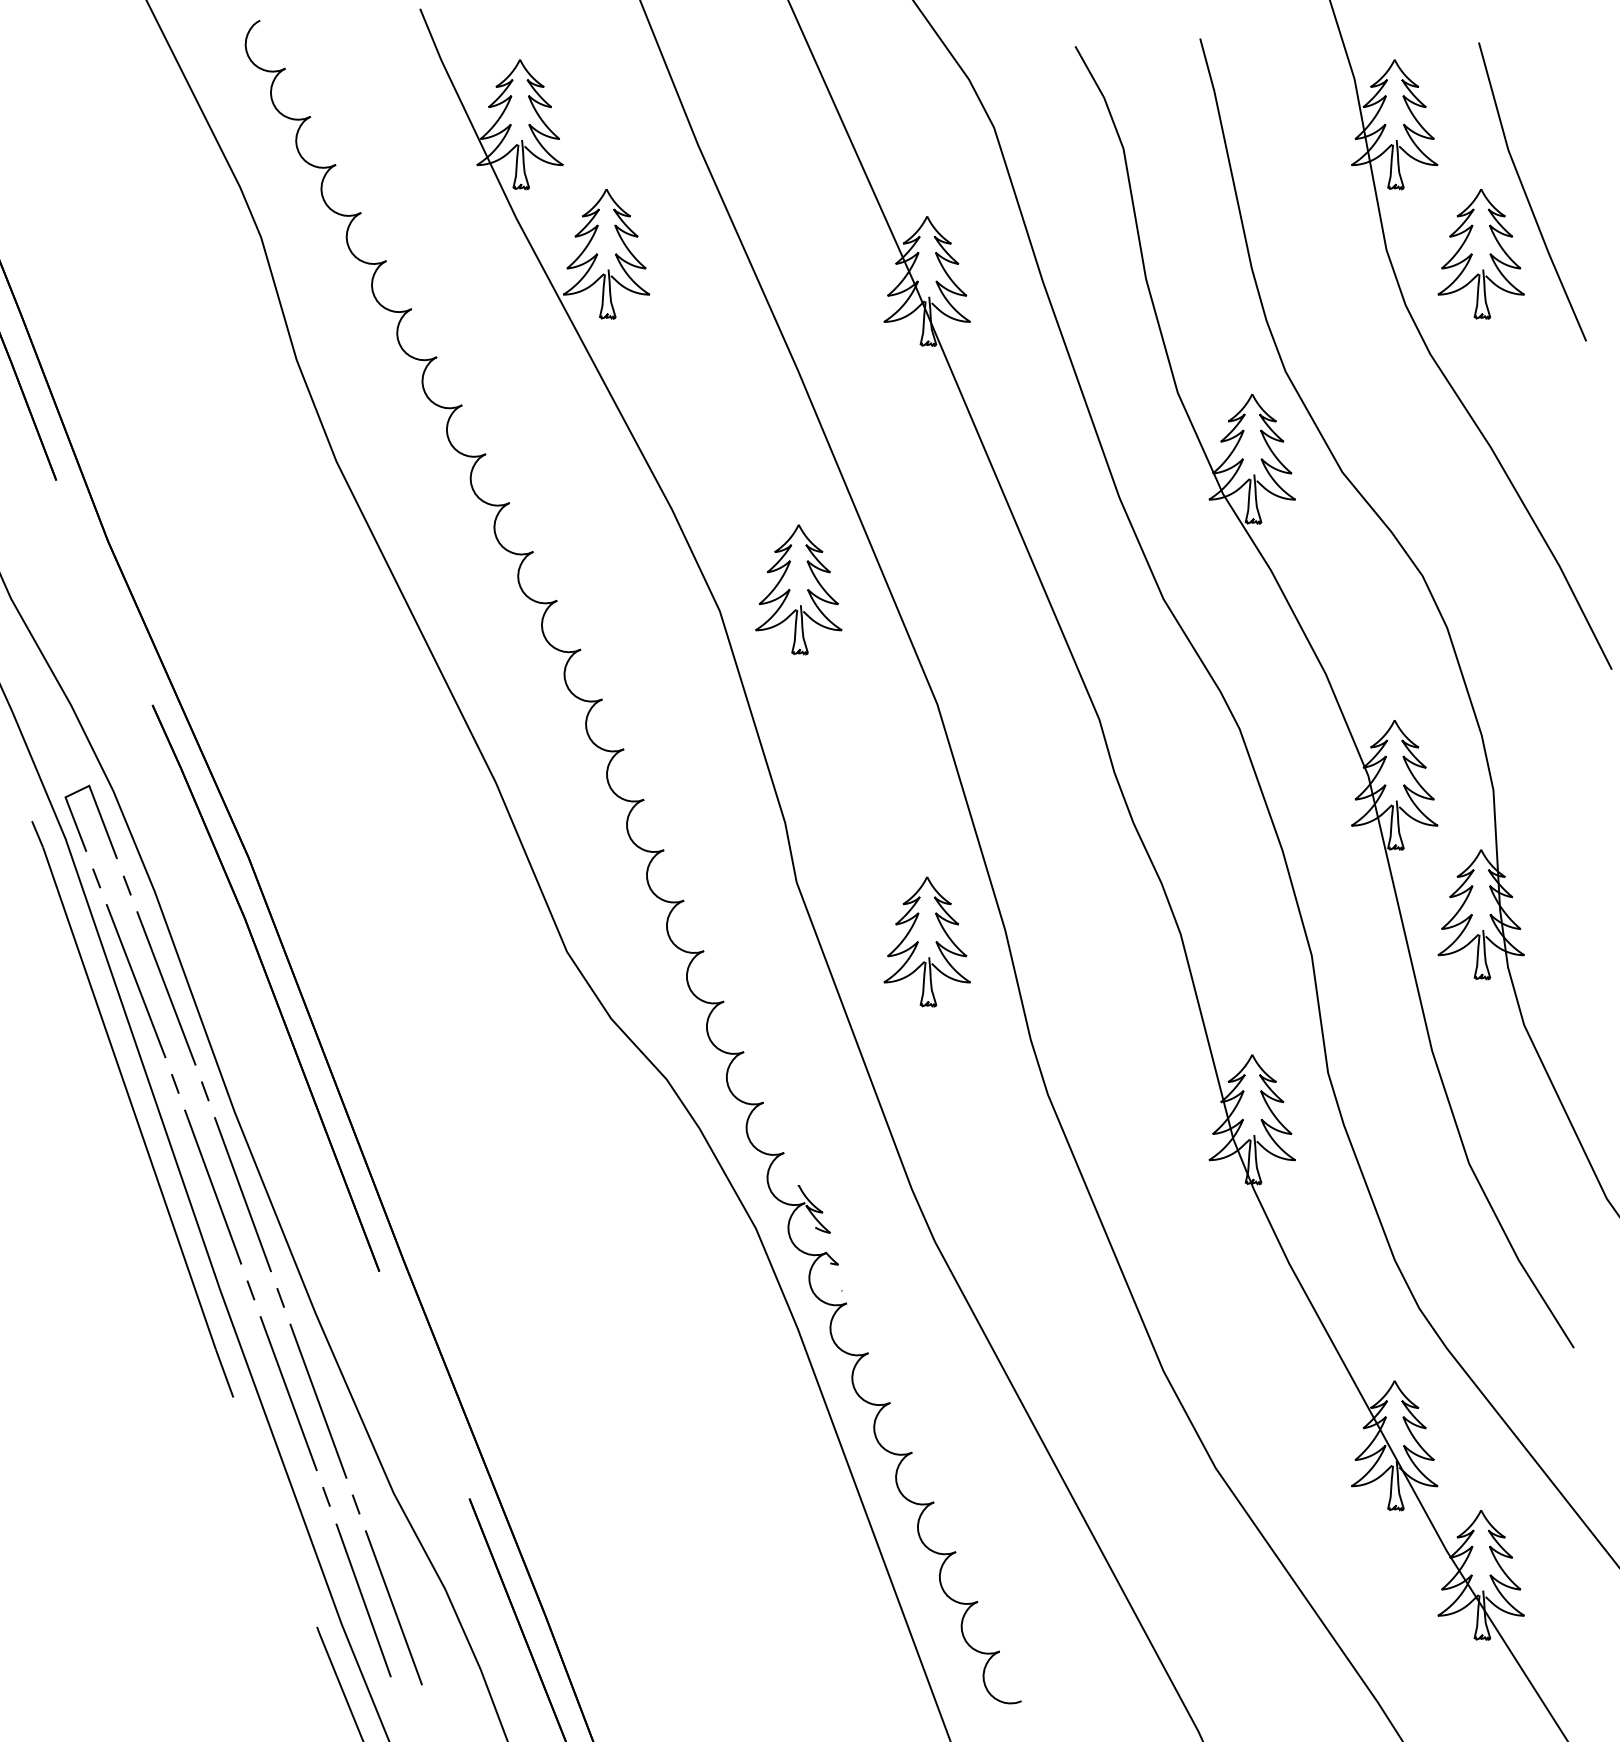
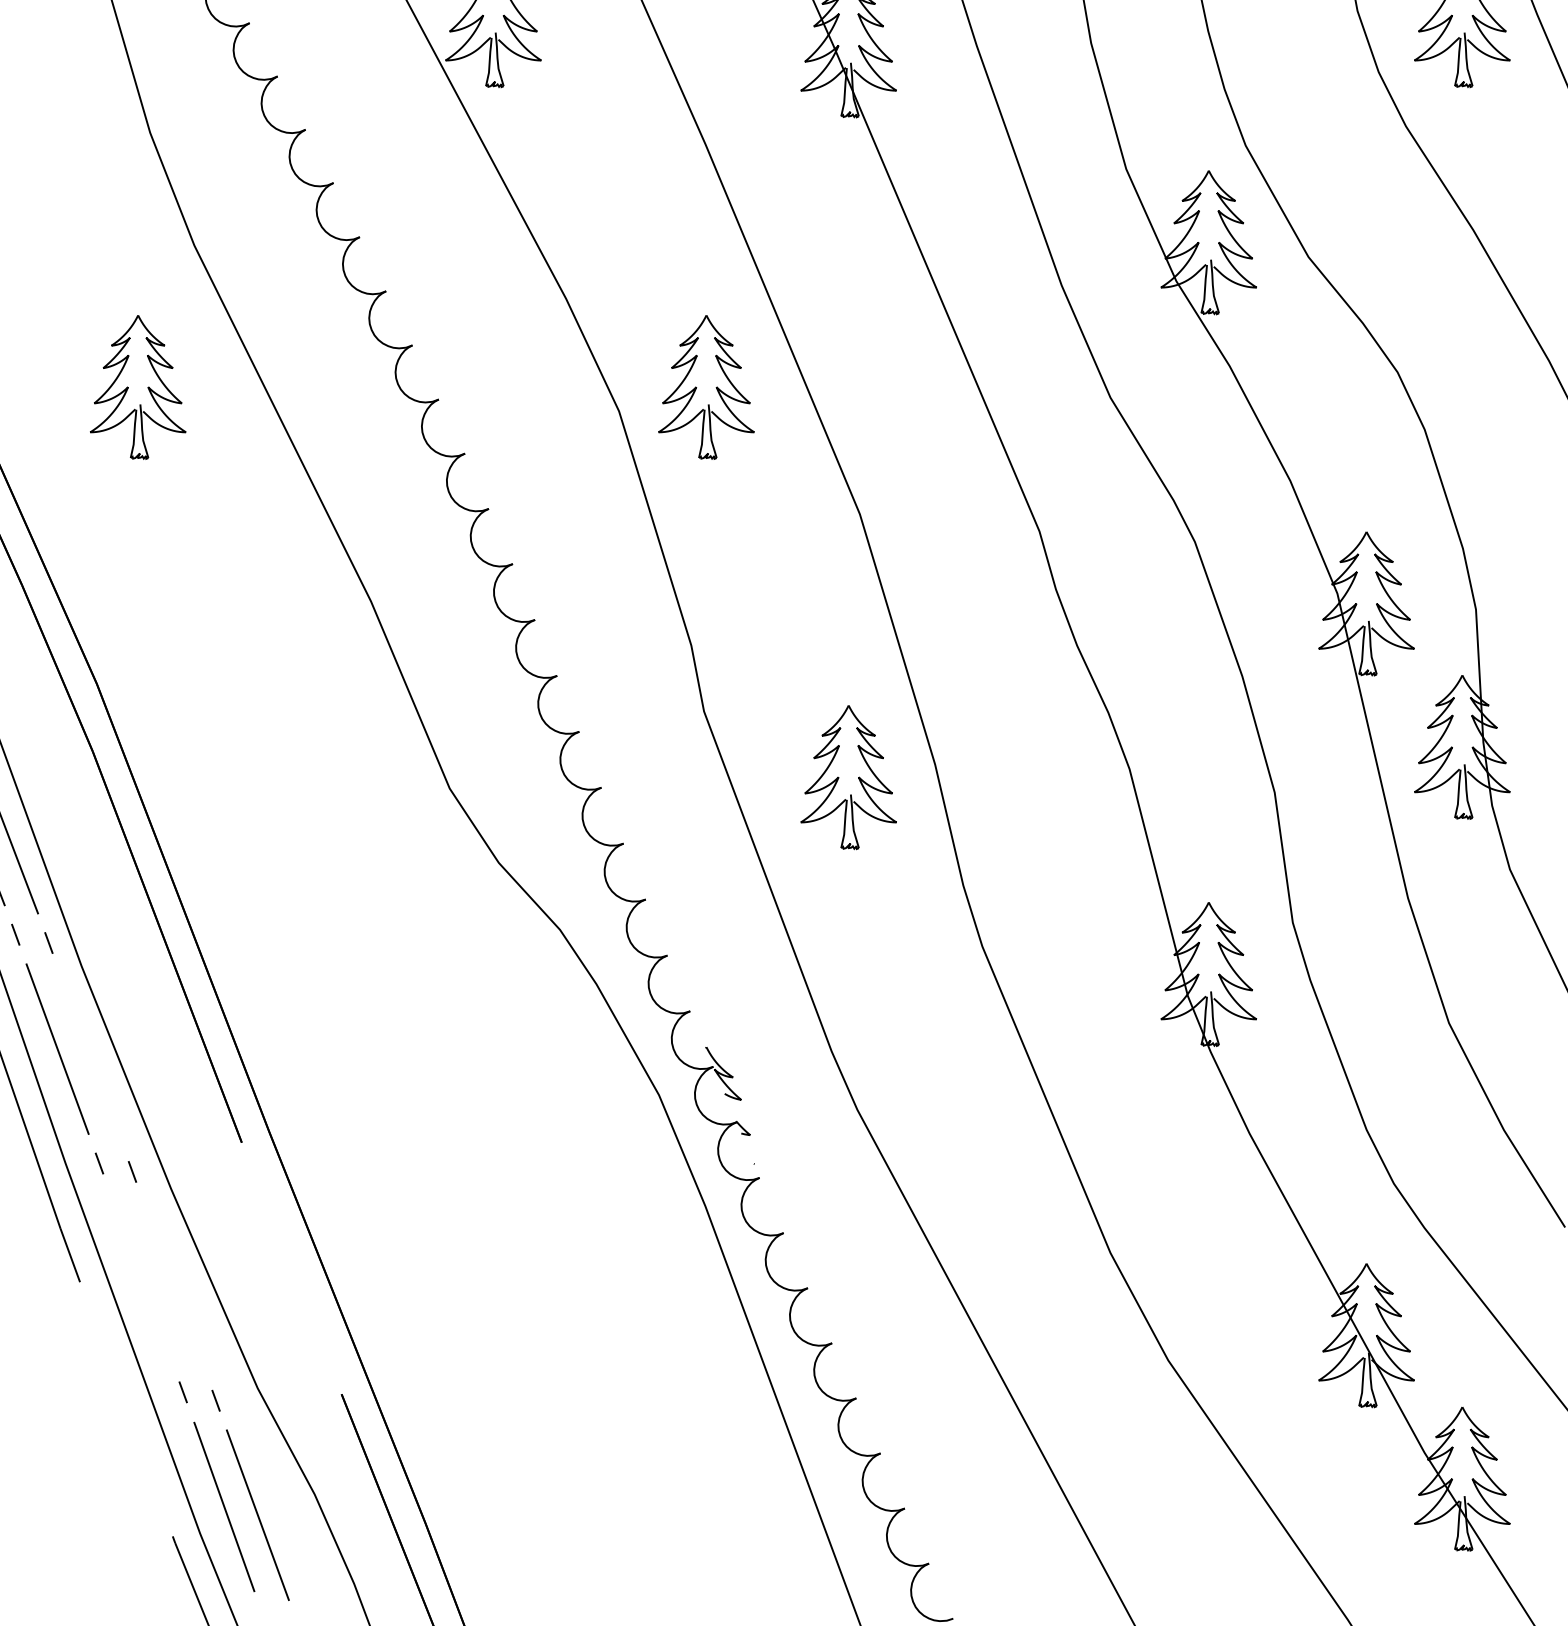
part: (285, 589) -> (137, 387), added
line: (242, 1194) -> (90, 1057), removed
line: (288, 1393) -> (141, 1277), removed
line: (318, 1400) -> (174, 1285), removed

